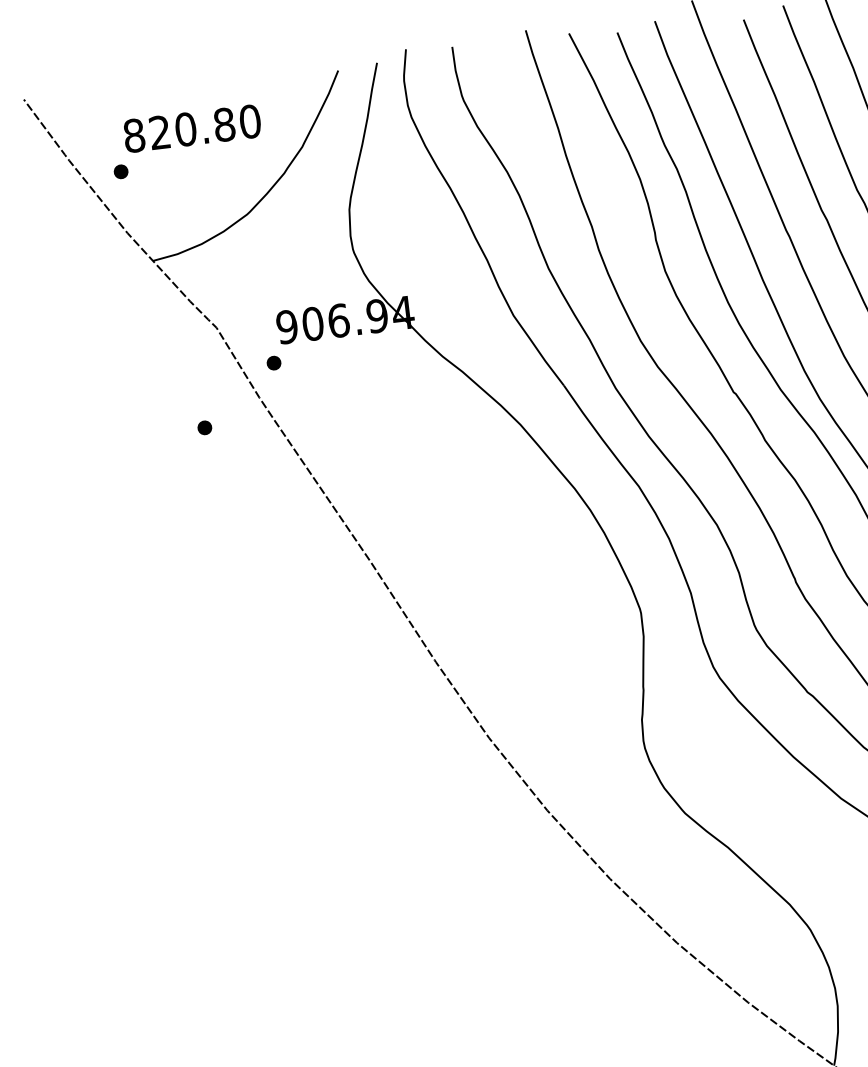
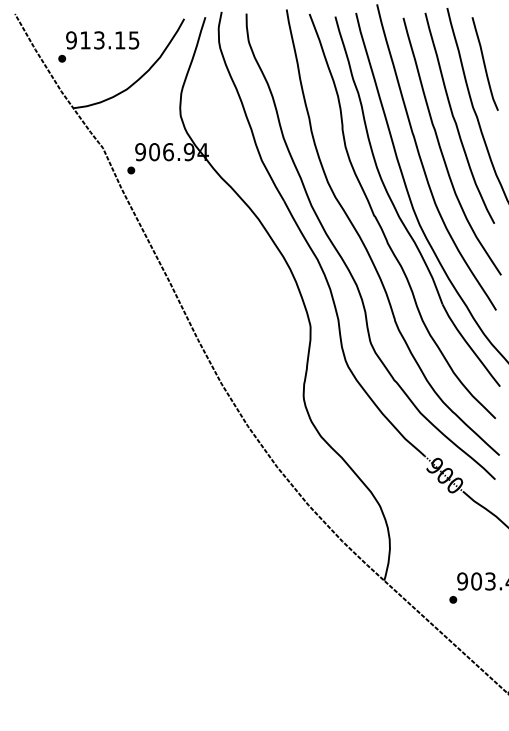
text: (191, 128) -> (102, 40), 820.80 -> 913.15
part: (205, 427) -> (90, 200), removed

